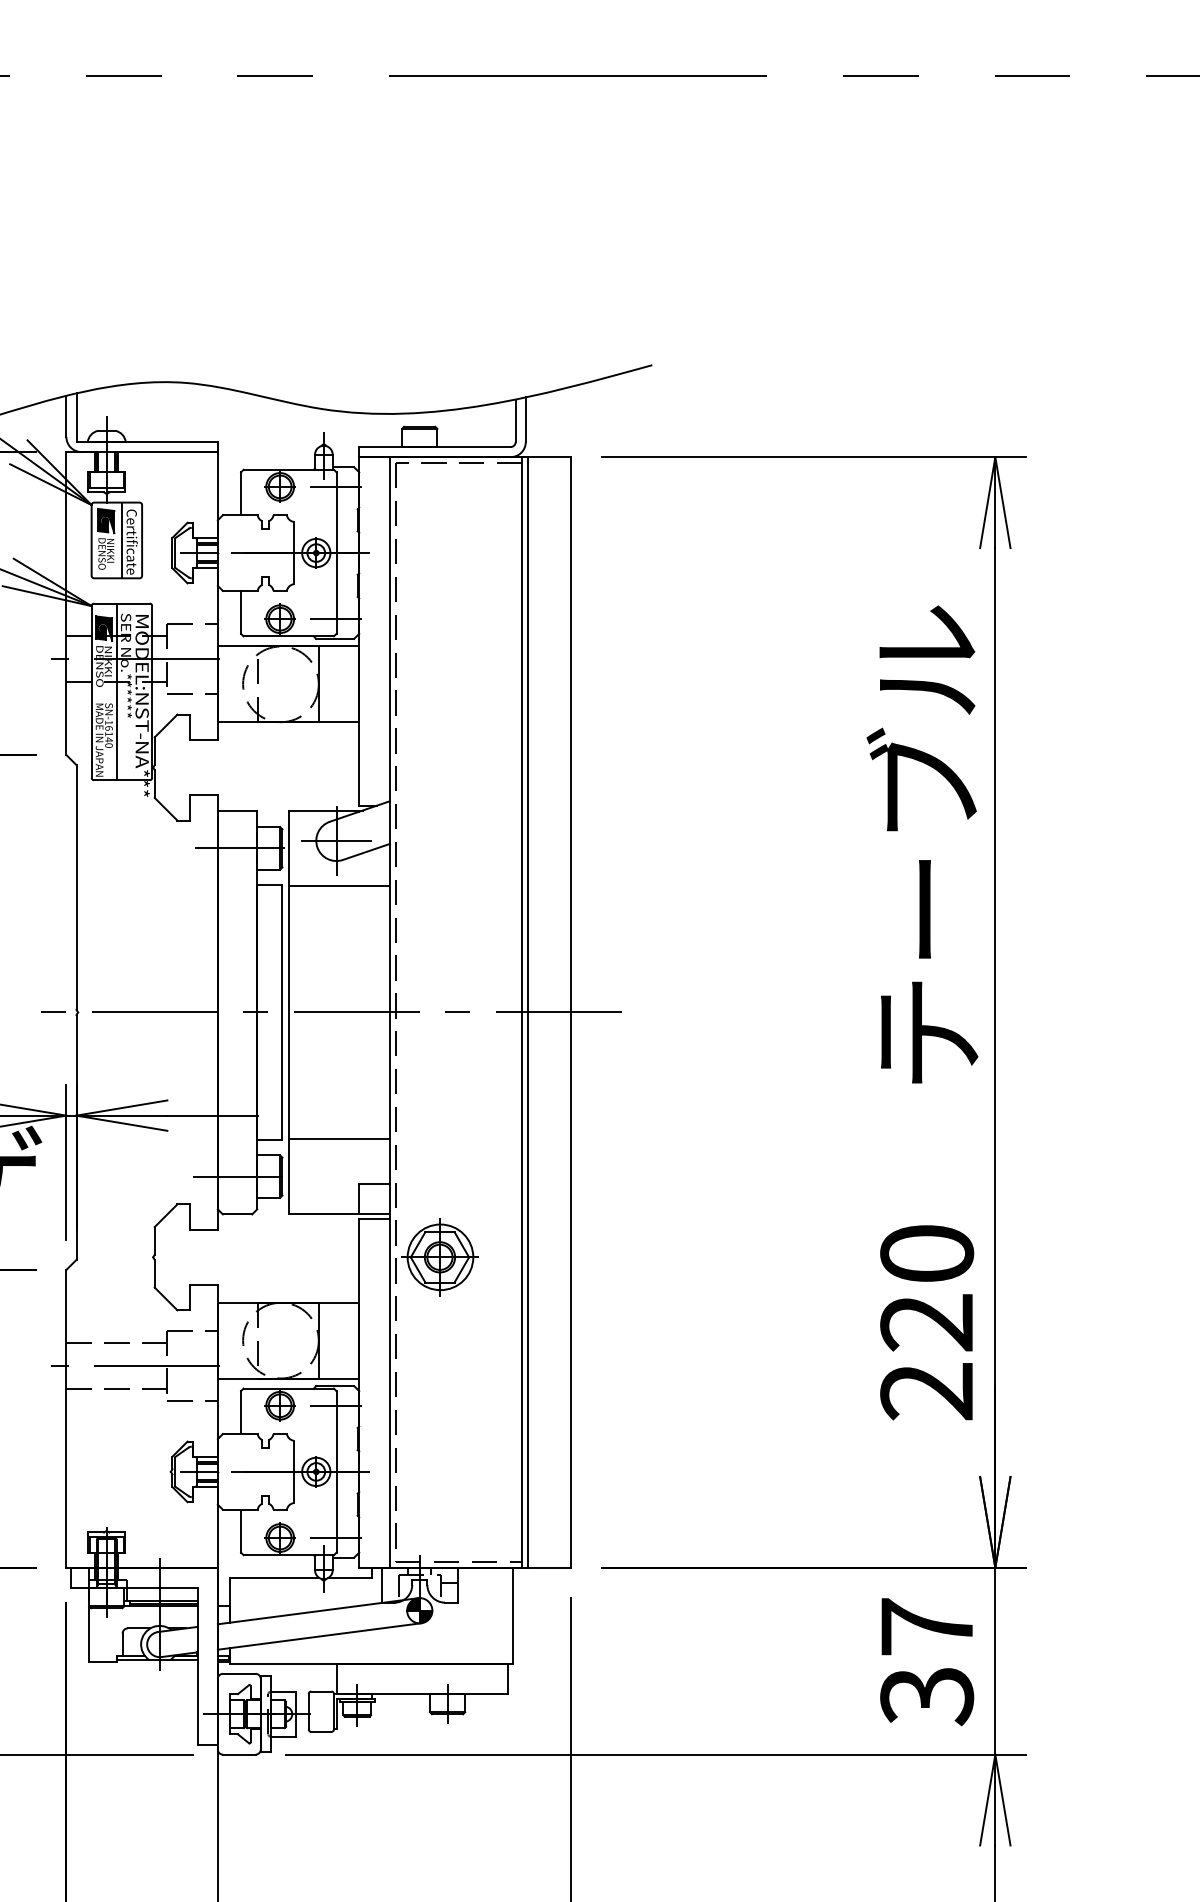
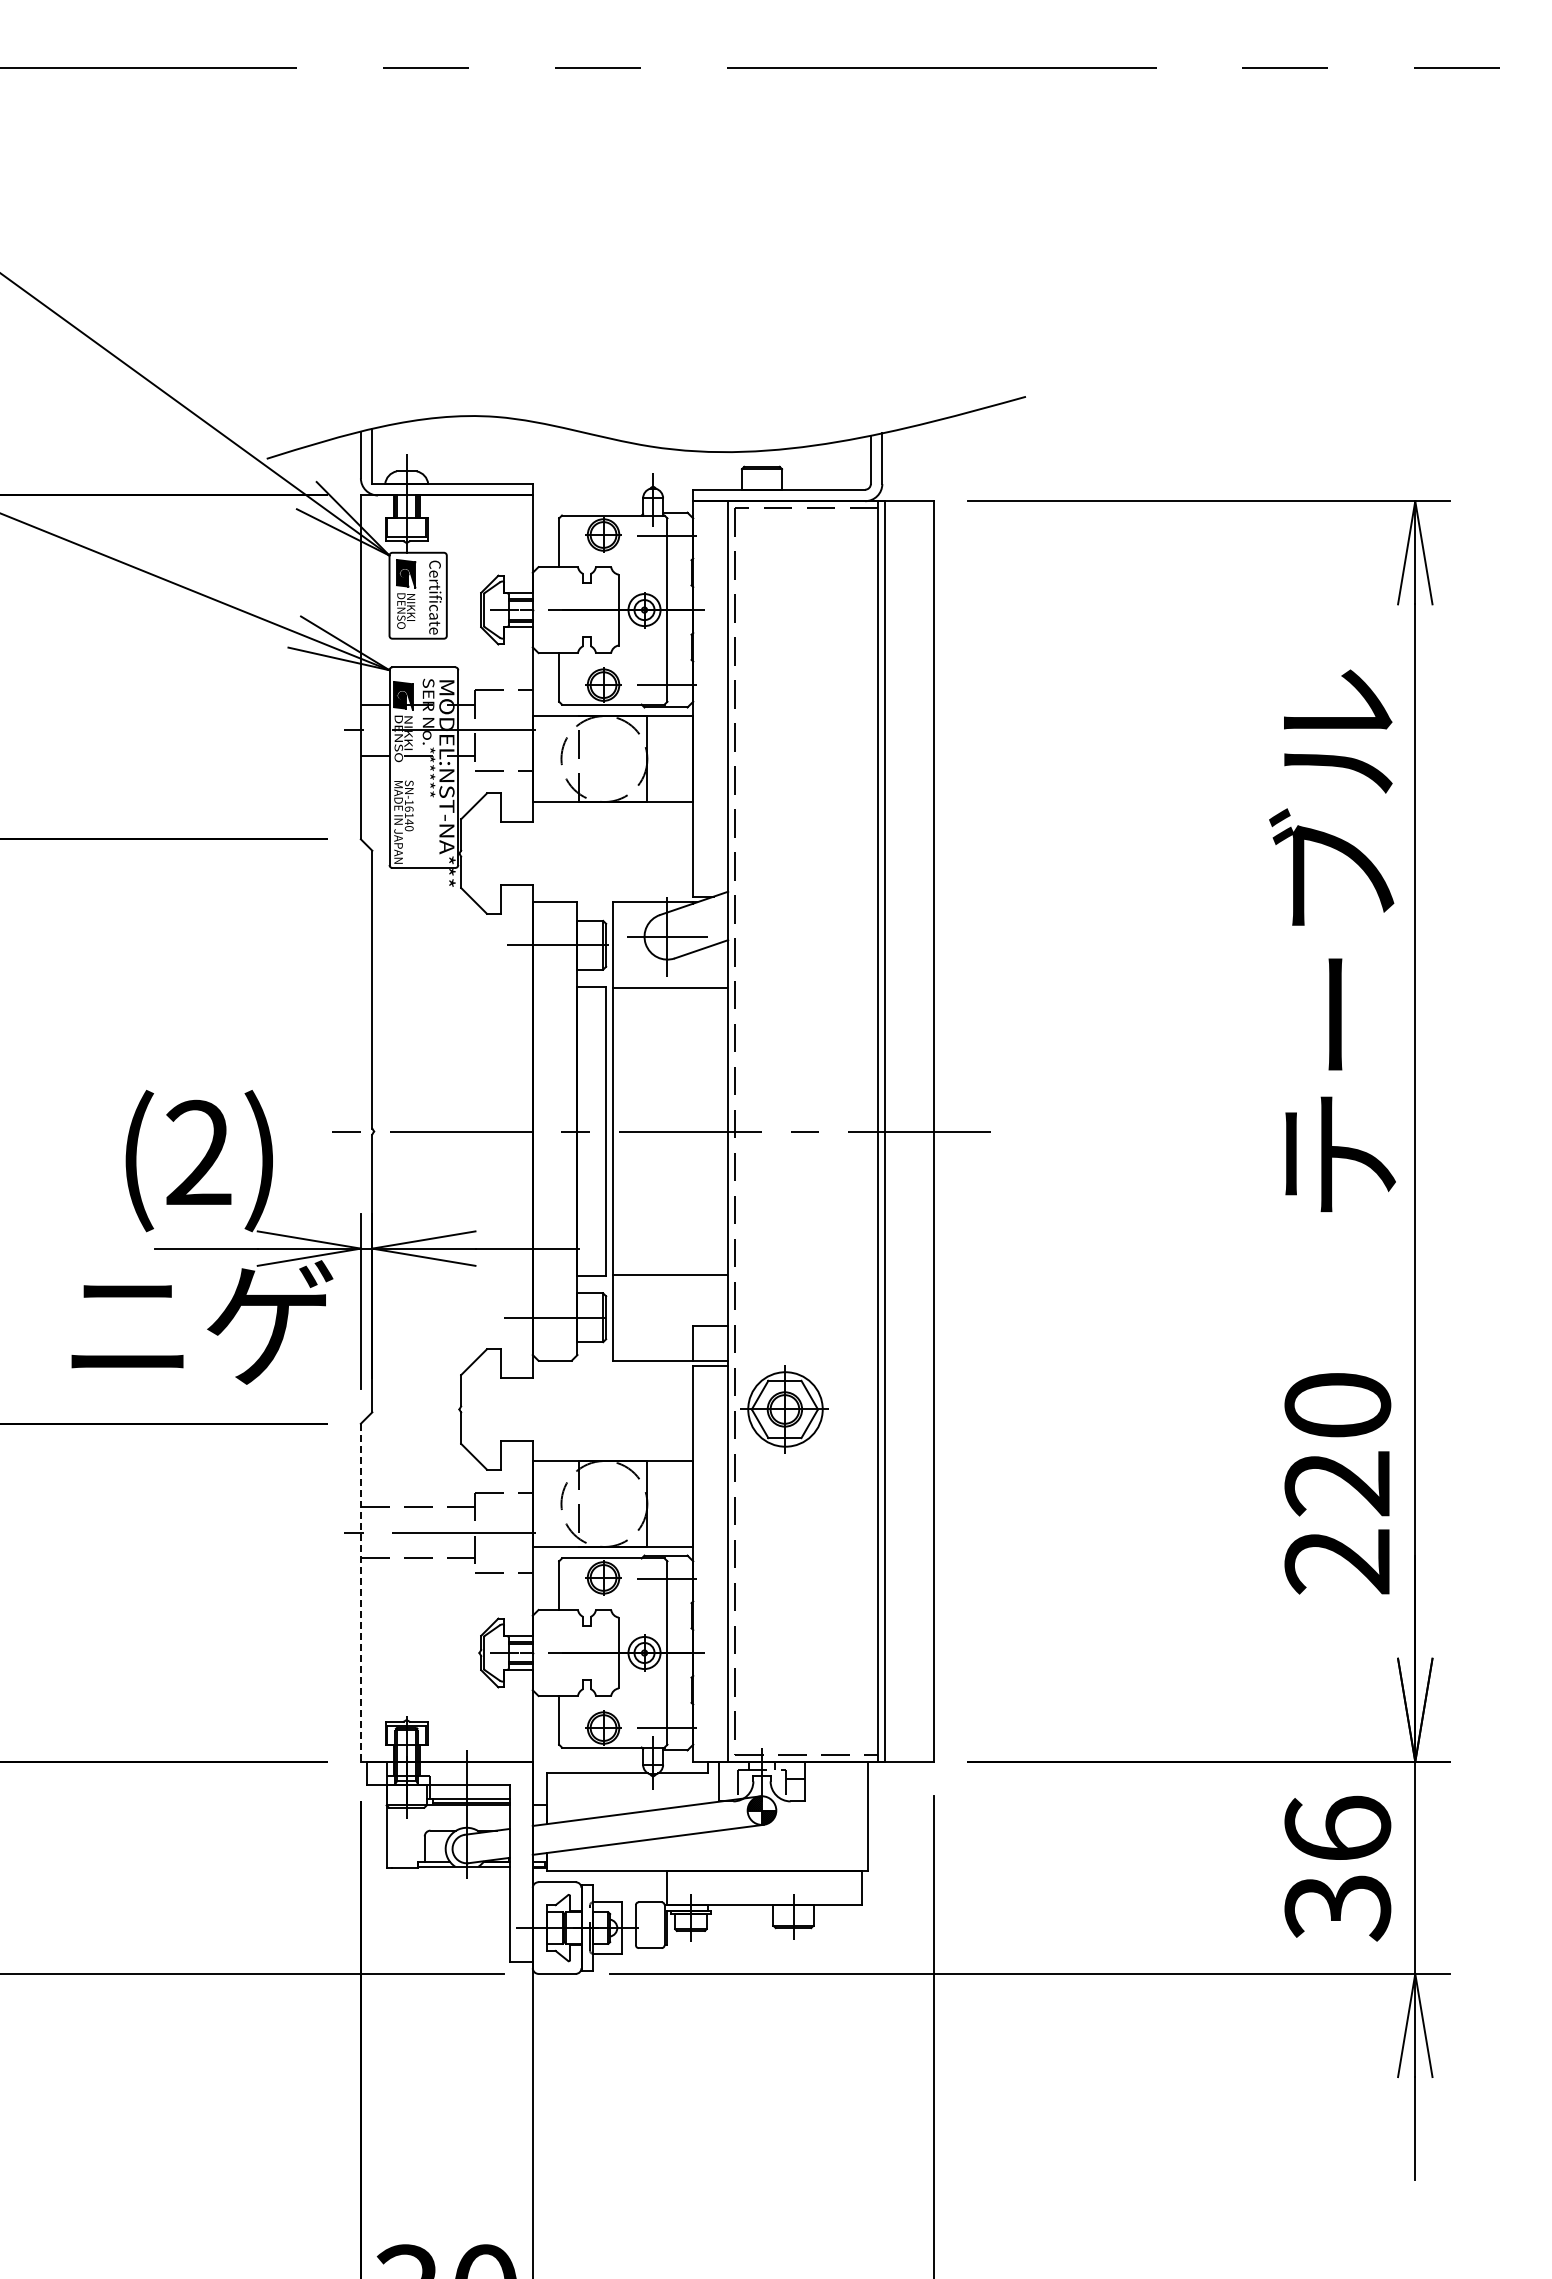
line: (121, 540) -> (423, 595), removed
line: (117, 691) -> (418, 767), removed
line: (66, 1419) -> (360, 1593), solid -> dashed
text: (926, 1625) -> (1337, 1827), 37 -> 36

